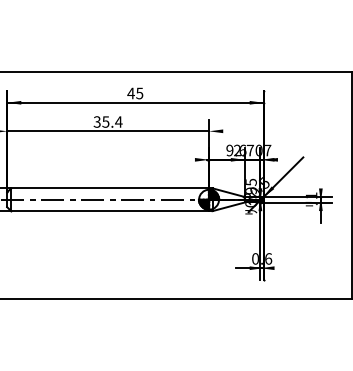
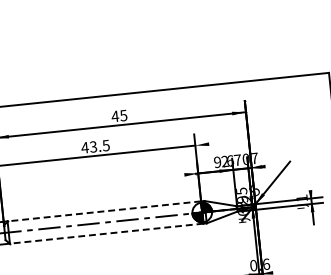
text: (107, 121) -> (95, 146), 35.4 -> 43.5
line: (110, 188) -> (104, 211), solid -> dashed
line: (110, 211) -> (107, 233), solid -> dashed

